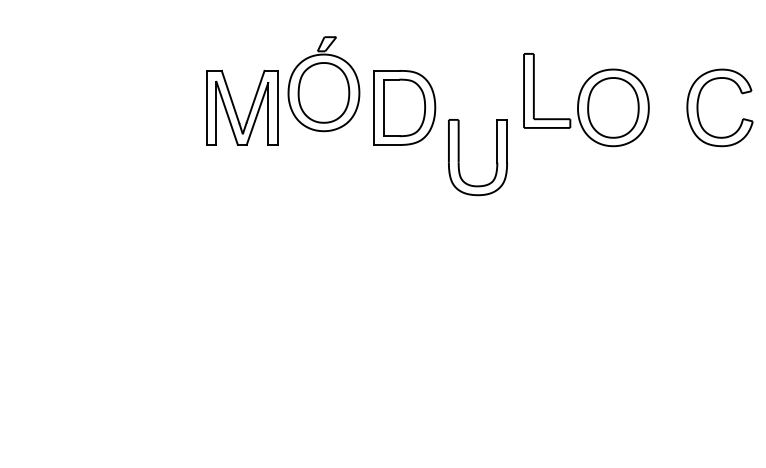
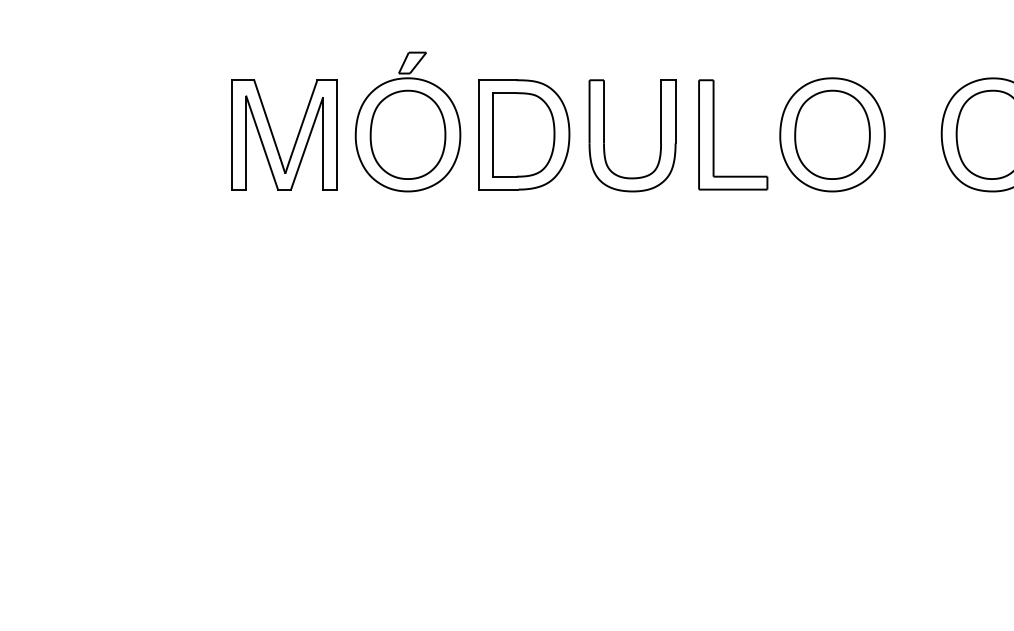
part: (323, 84) -> (407, 122), moved
part: (534, 90) -> (714, 134), moved
part: (459, 157) -> (605, 135), moved

